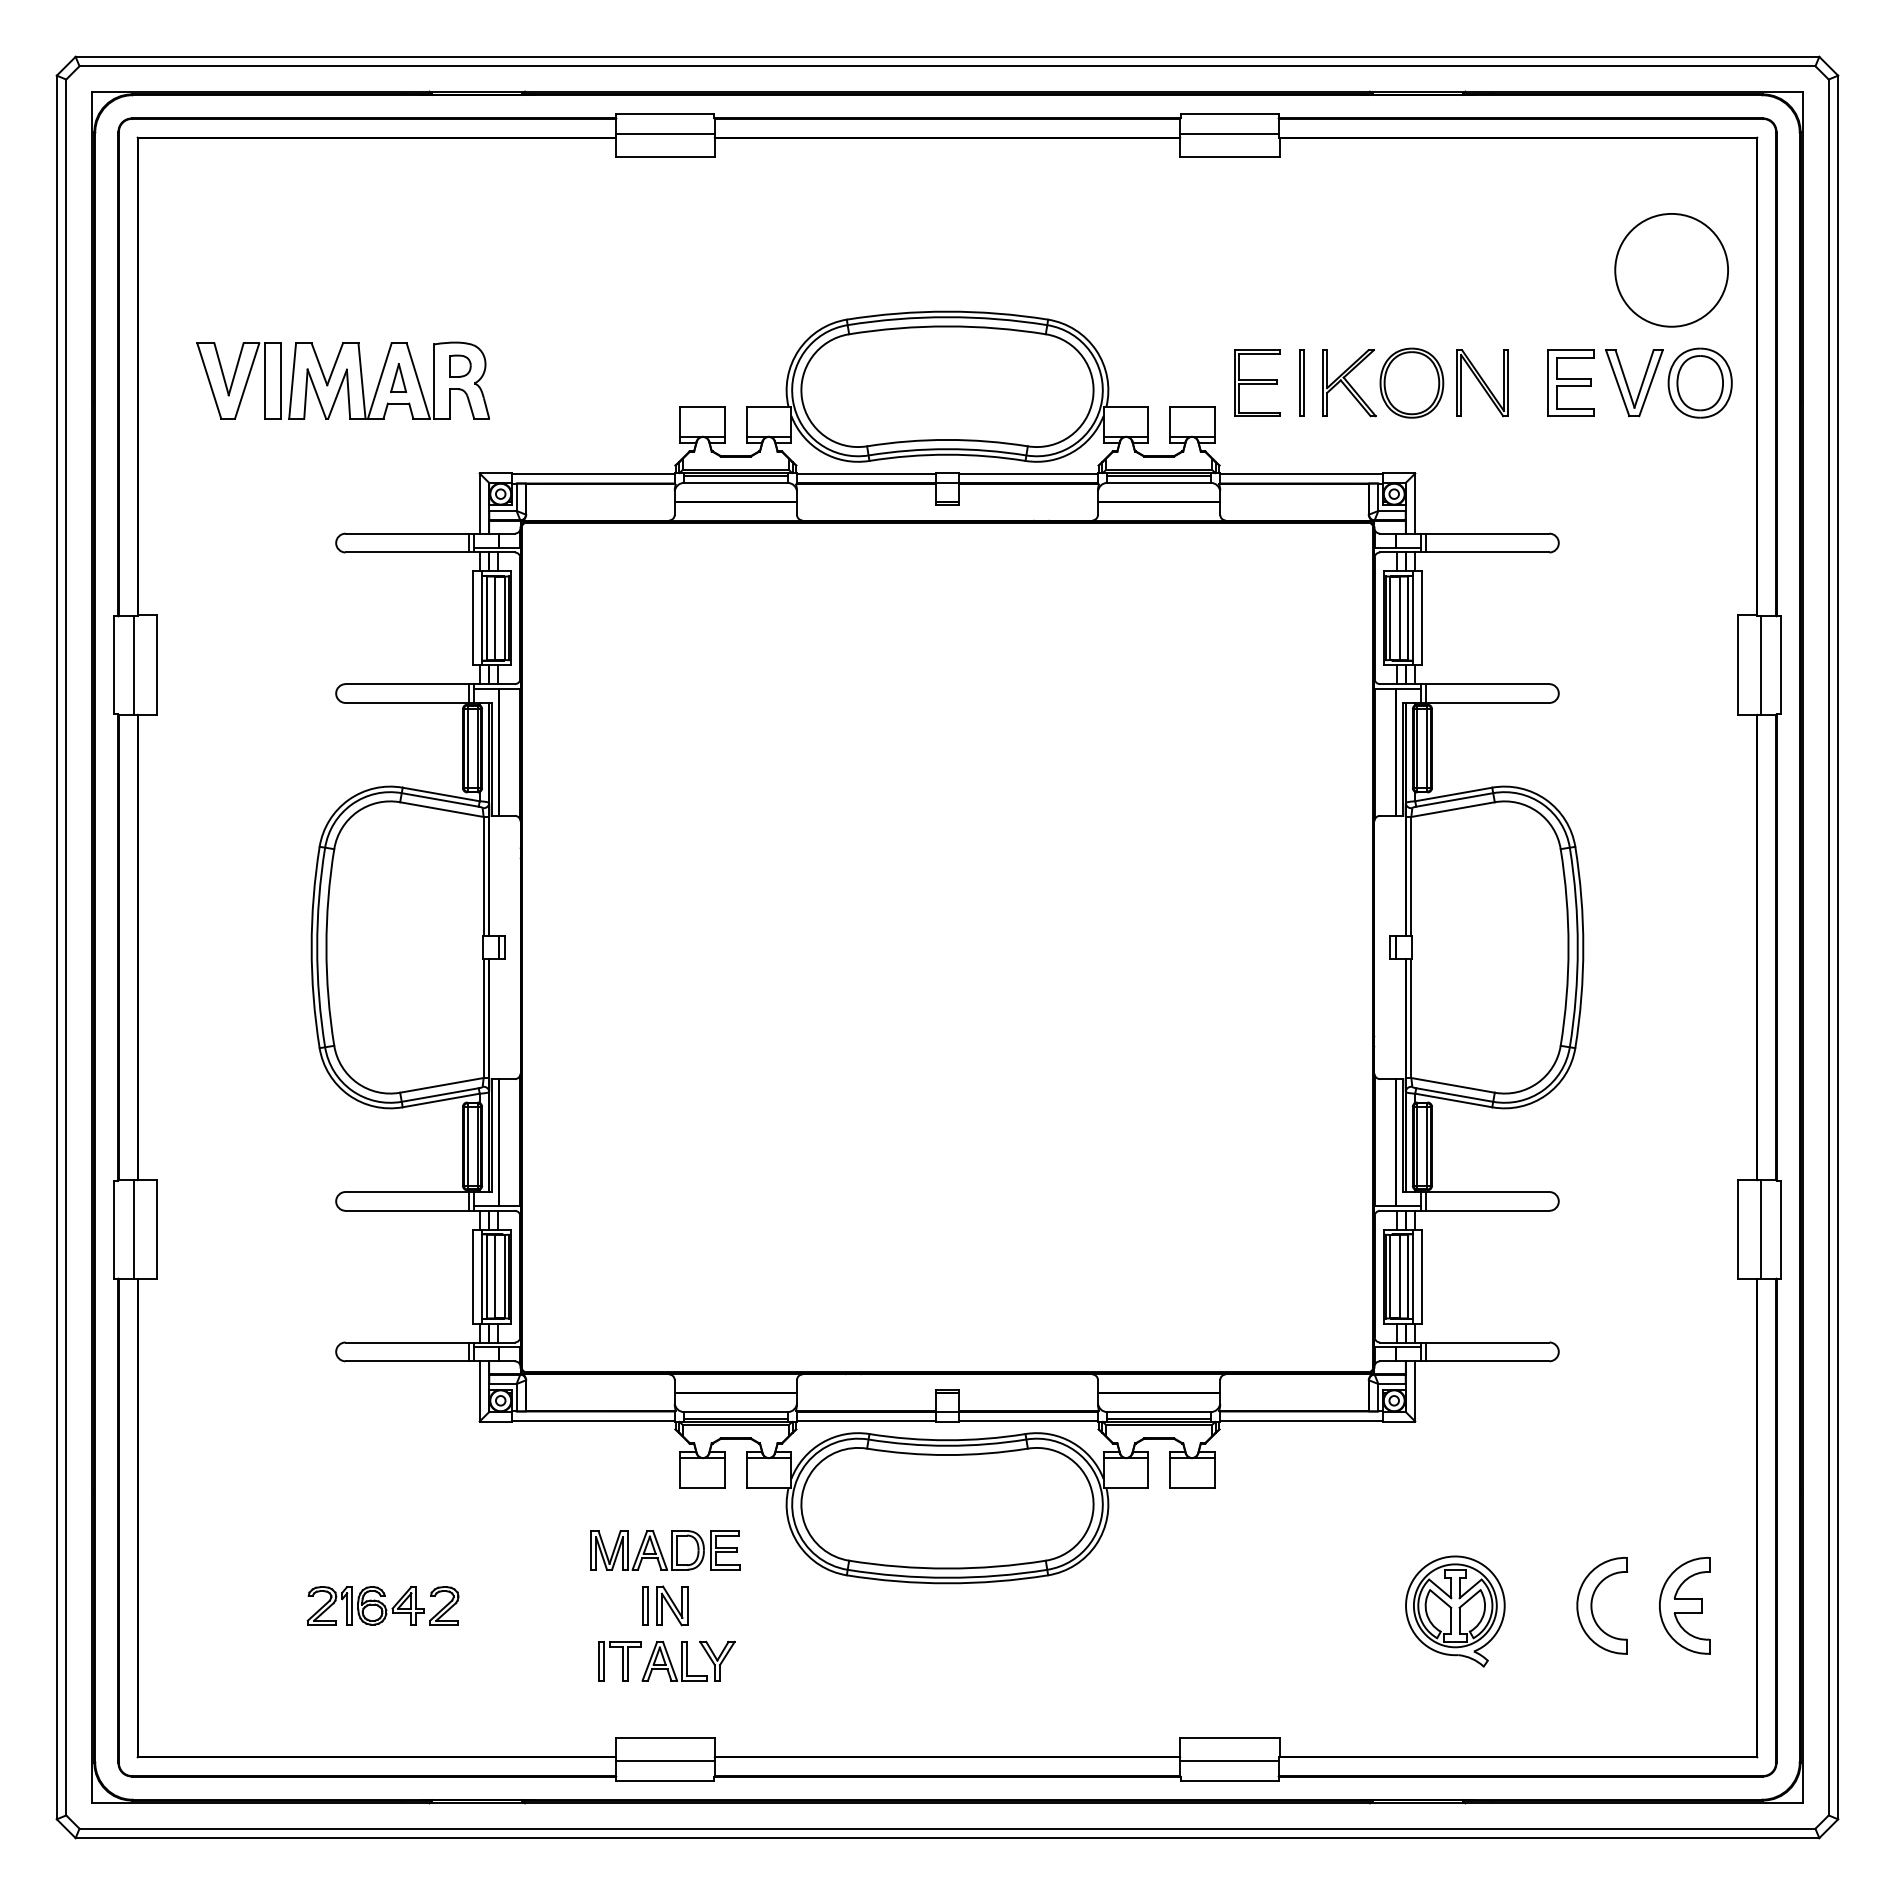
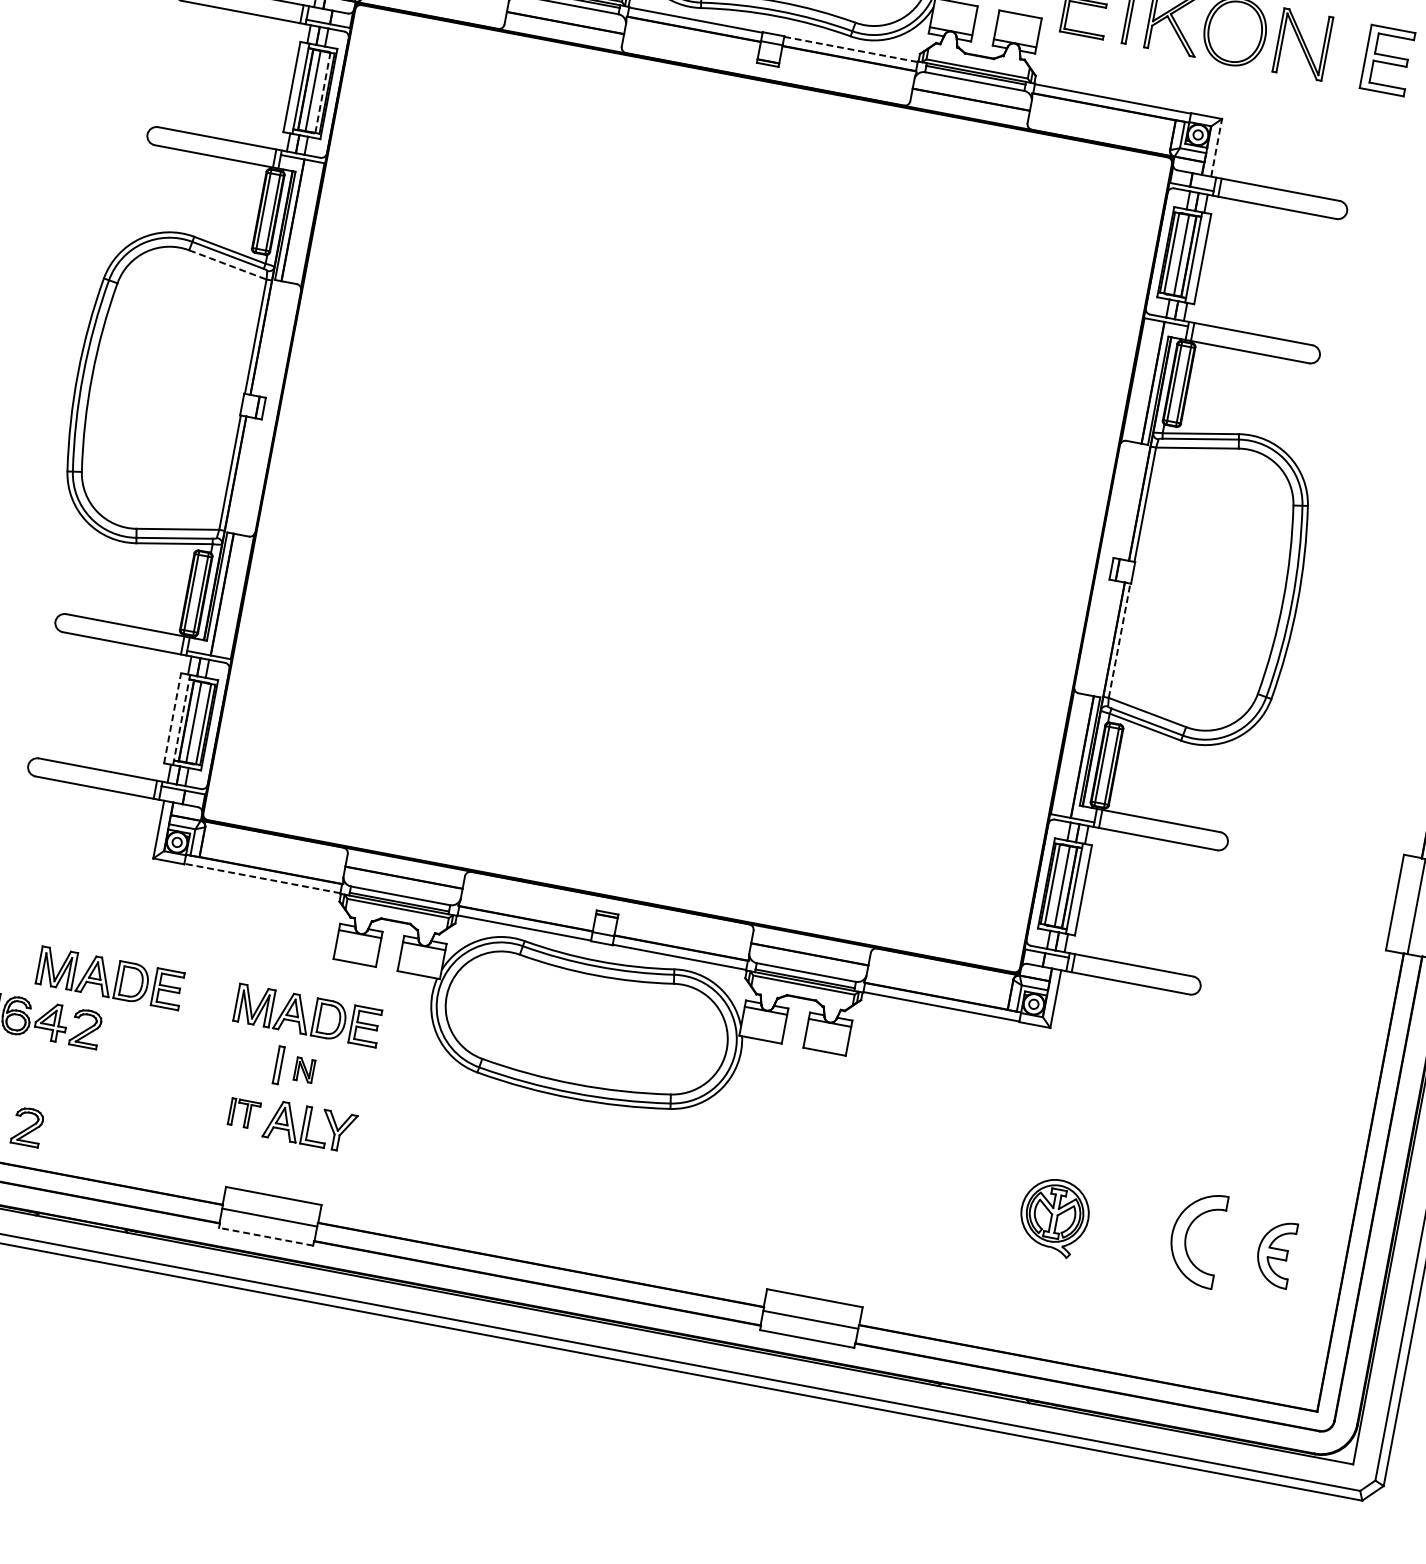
line: (1028, 474) -> (851, 49), solid -> dashed
line: (1415, 503) -> (1216, 147), solid -> dashed
line: (504, 618) -> (322, 93), solid -> dashed
line: (442, 809) -> (228, 264), solid -> dashed
line: (1411, 1018) -> (1119, 640), solid -> dashed
line: (472, 1276) -> (172, 718), solid -> dashed
line: (481, 1276) -> (181, 719), solid -> dashed
line: (592, 1420) -> (261, 877), solid -> dashed
part: (459, 1550) -> (110, 978), added
part: (672, 1605) -> (304, 1069), size x0.6
part: (1684, 1605) -> (1275, 1253), size x0.7
part: (1455, 1611) -> (1054, 1217), size x0.7
part: (619, 1661) -> (243, 1113), size x0.7
part: (404, 1715) -> (27, 1126), added
line: (664, 1780) -> (265, 1236), solid -> dashed

